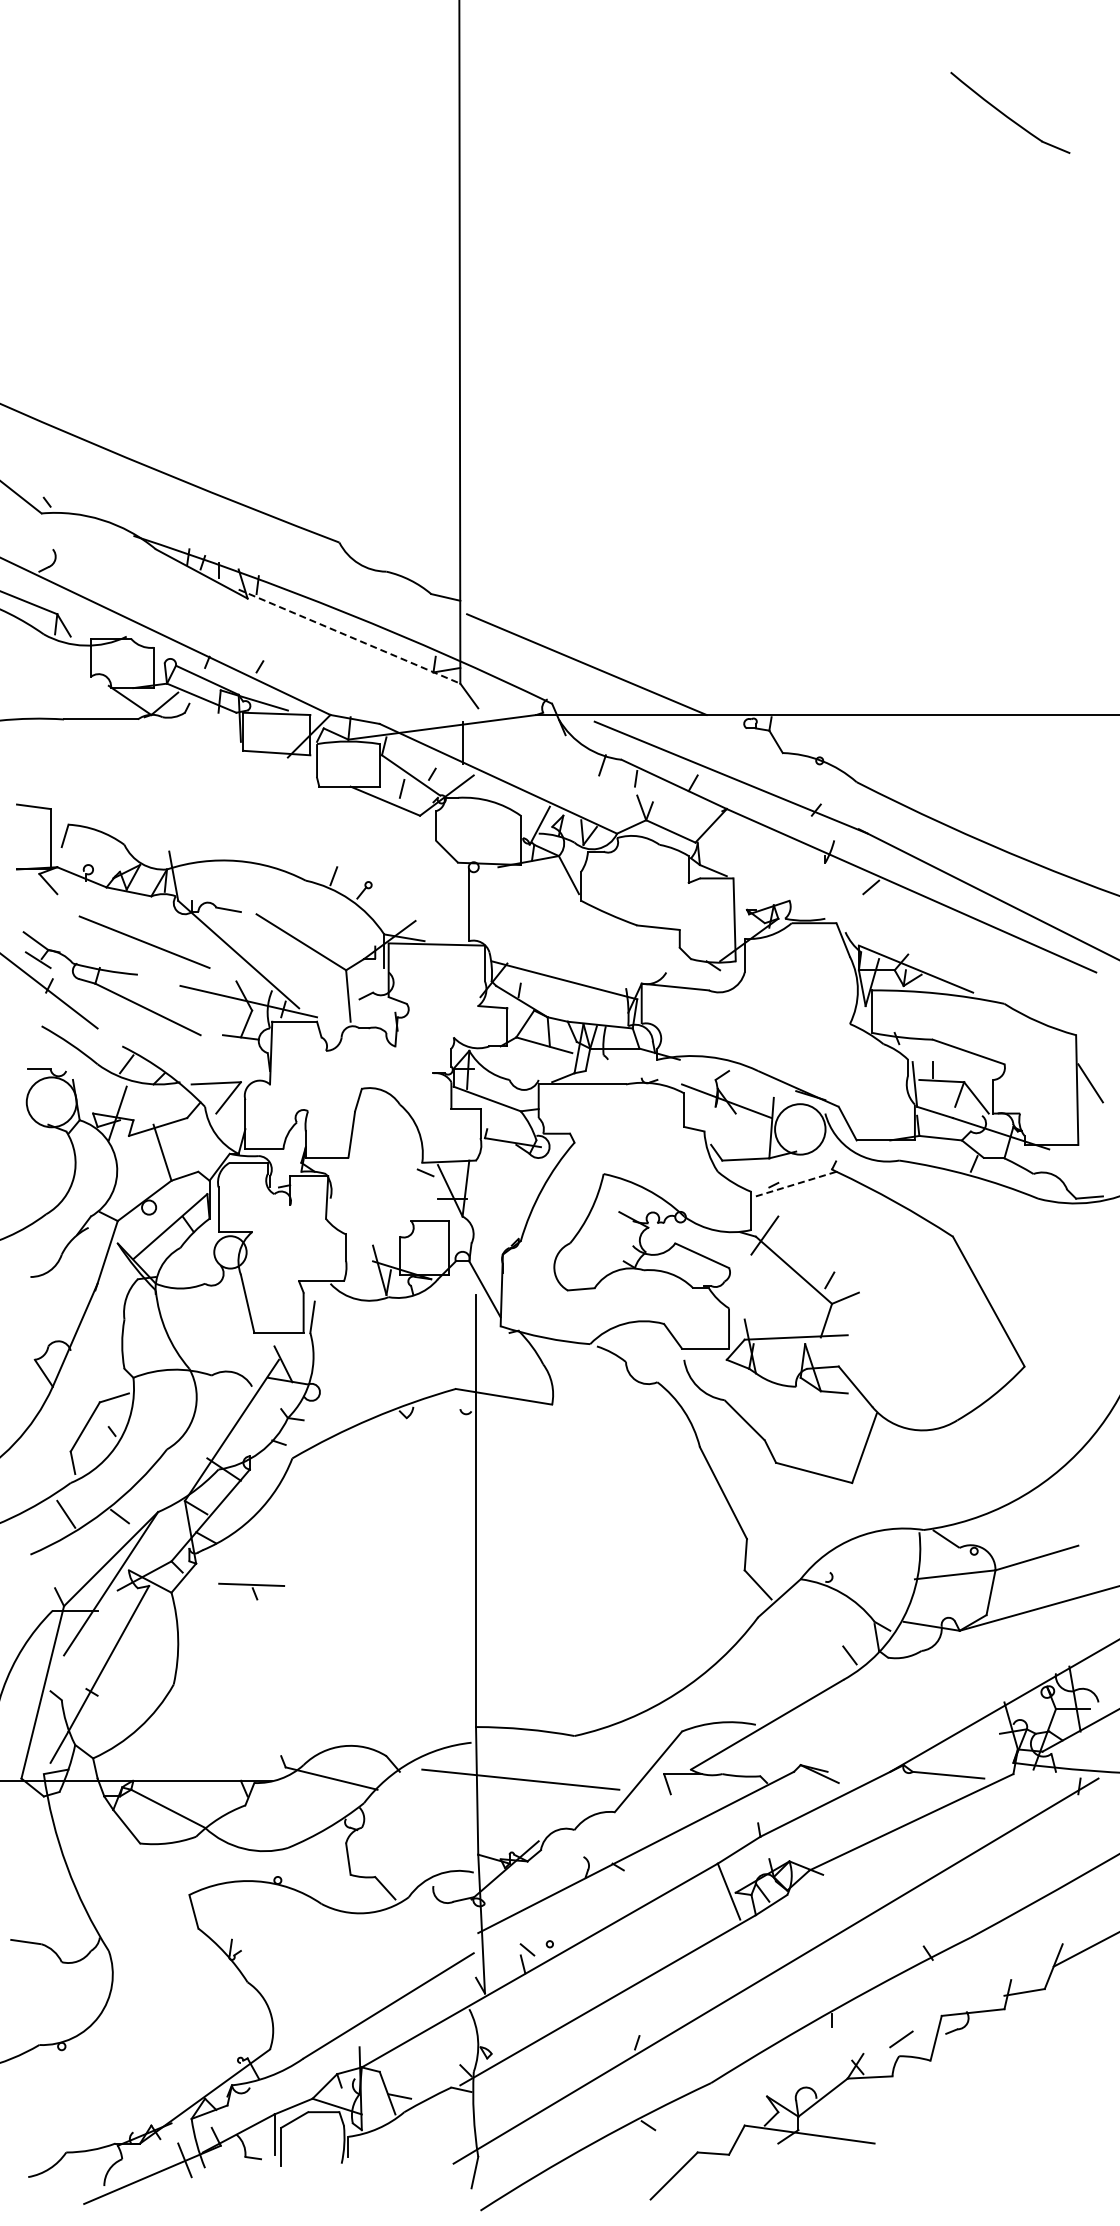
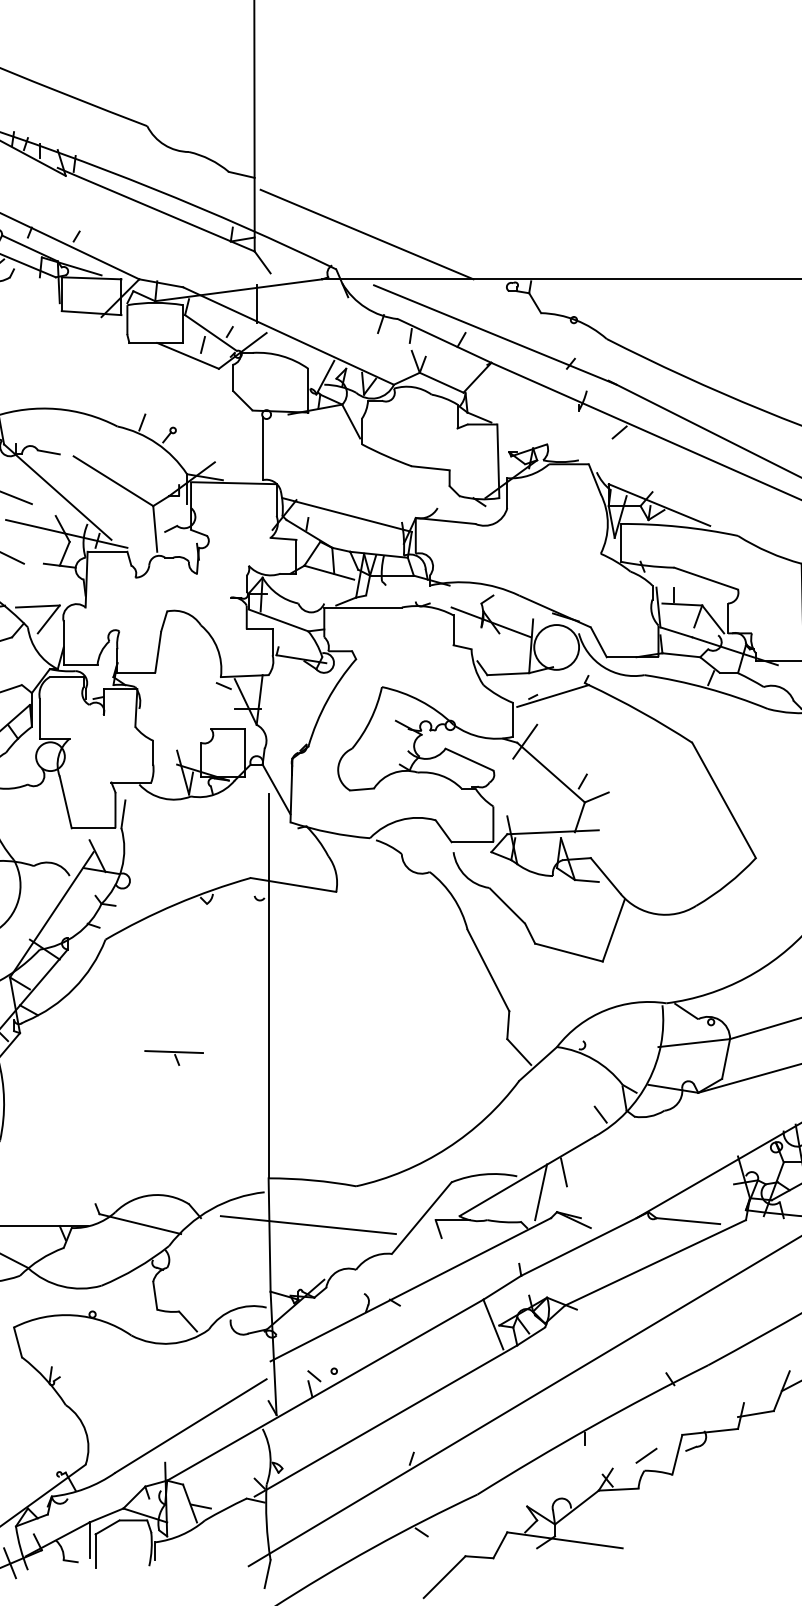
line: (349, 636) -> (156, 209), dashed -> solid
line: (796, 1183) -> (553, 695), dashed -> solid
part: (251, 1591) -> (173, 1057), moved
line: (808, 1720) -> (563, 1172), added
line: (782, 1742) -> (540, 1192), added

